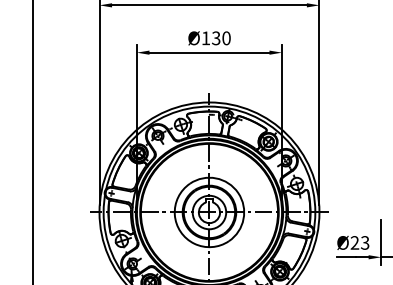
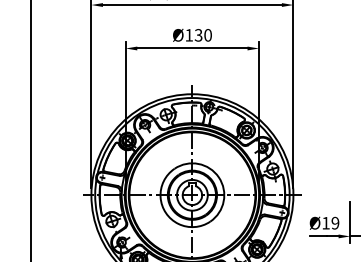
text: (359, 242) -> (330, 222), Ø23 -> Ø19

